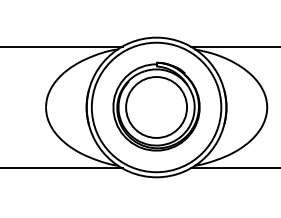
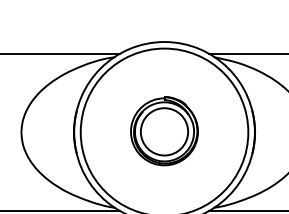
part: (156, 106) -> (164, 131), size x0.6

